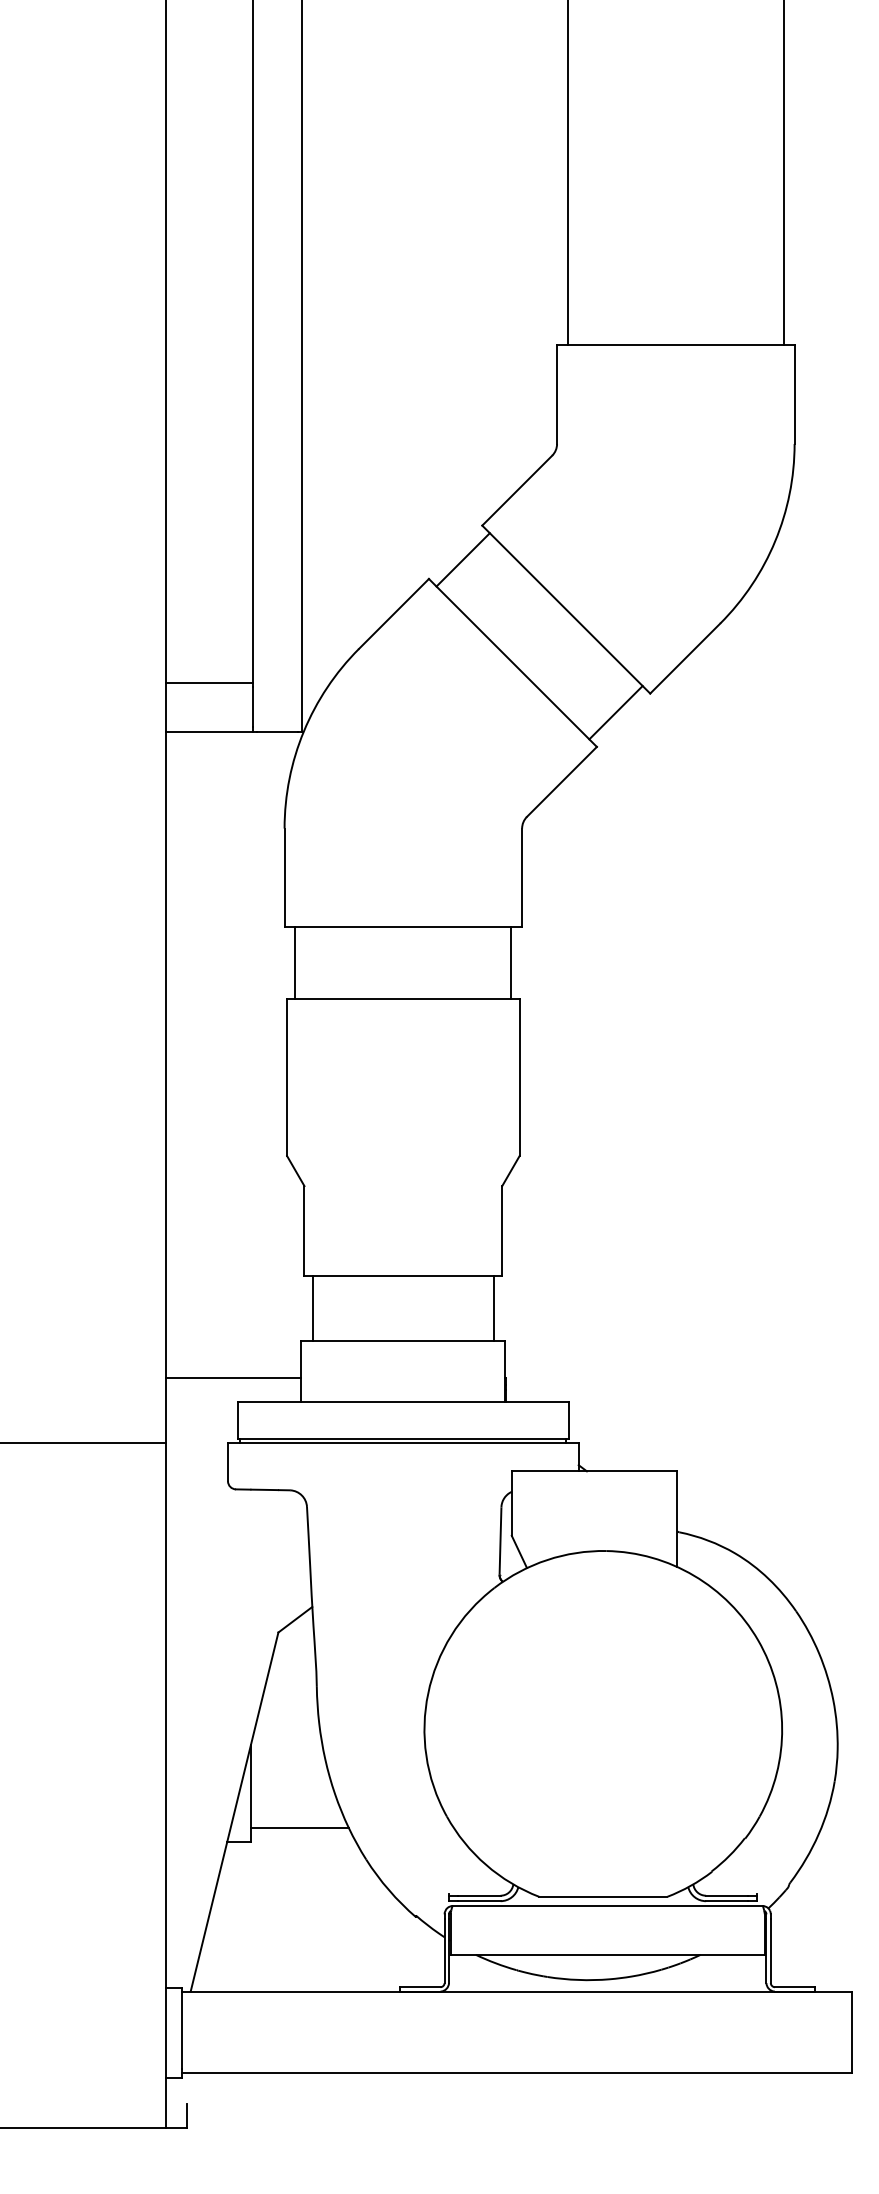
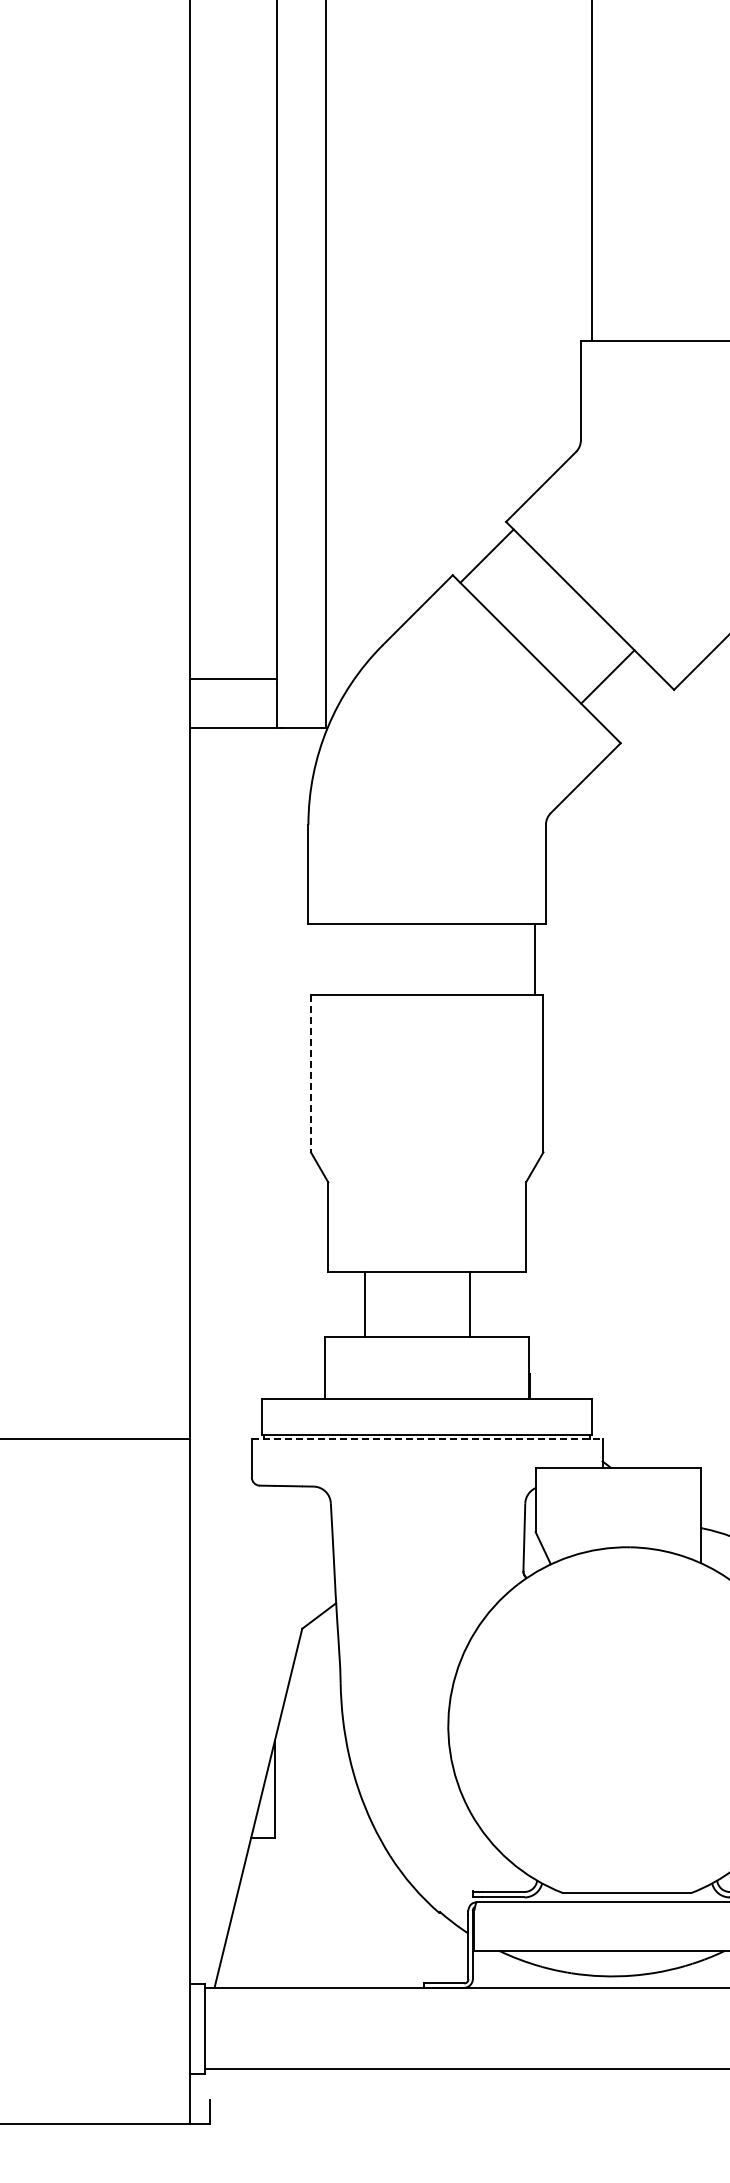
line: (615, 712) -> (607, 676), moved
line: (295, 962) -> (319, 958), removed
line: (287, 1077) -> (311, 1073), solid -> dashed
line: (312, 1308) -> (365, 1304), moved
line: (494, 1308) -> (470, 1304), moved
line: (233, 1377) -> (257, 1373), removed
line: (403, 1443) -> (427, 1439), solid -> dashed
line: (299, 1828) -> (323, 1824), removed

